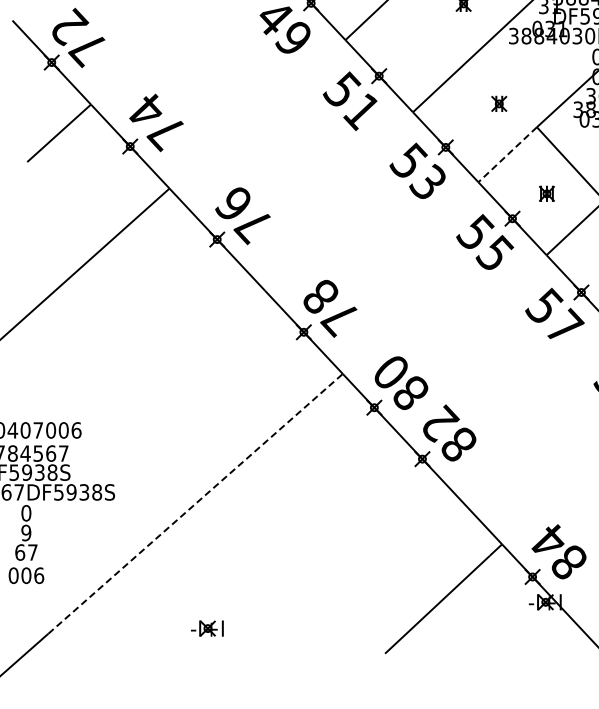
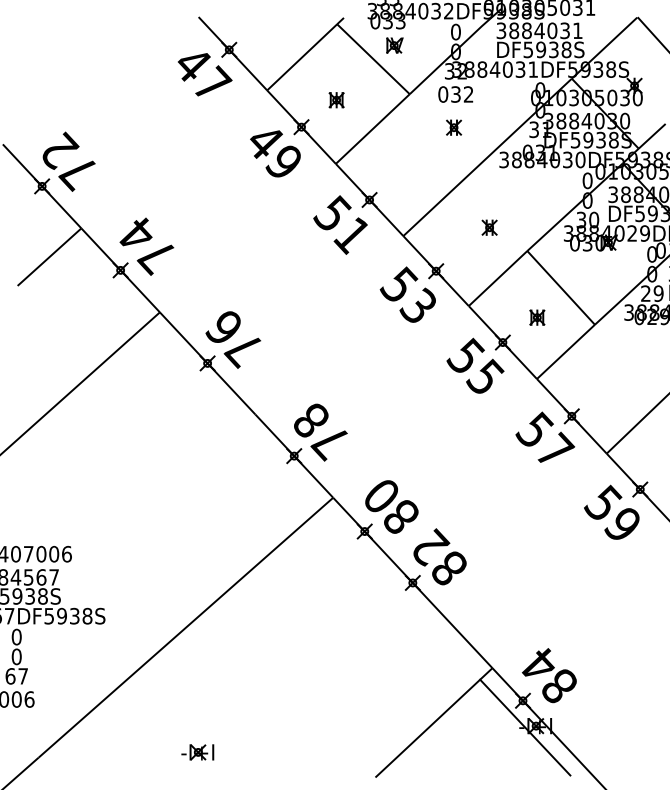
line: (507, 154) -> (497, 278), dashed -> solid
line: (196, 503) -> (186, 627), dashed -> solid
text: (26, 532) -> (16, 656), 9 -> 0
line: (535, 603) -> (525, 727), added

